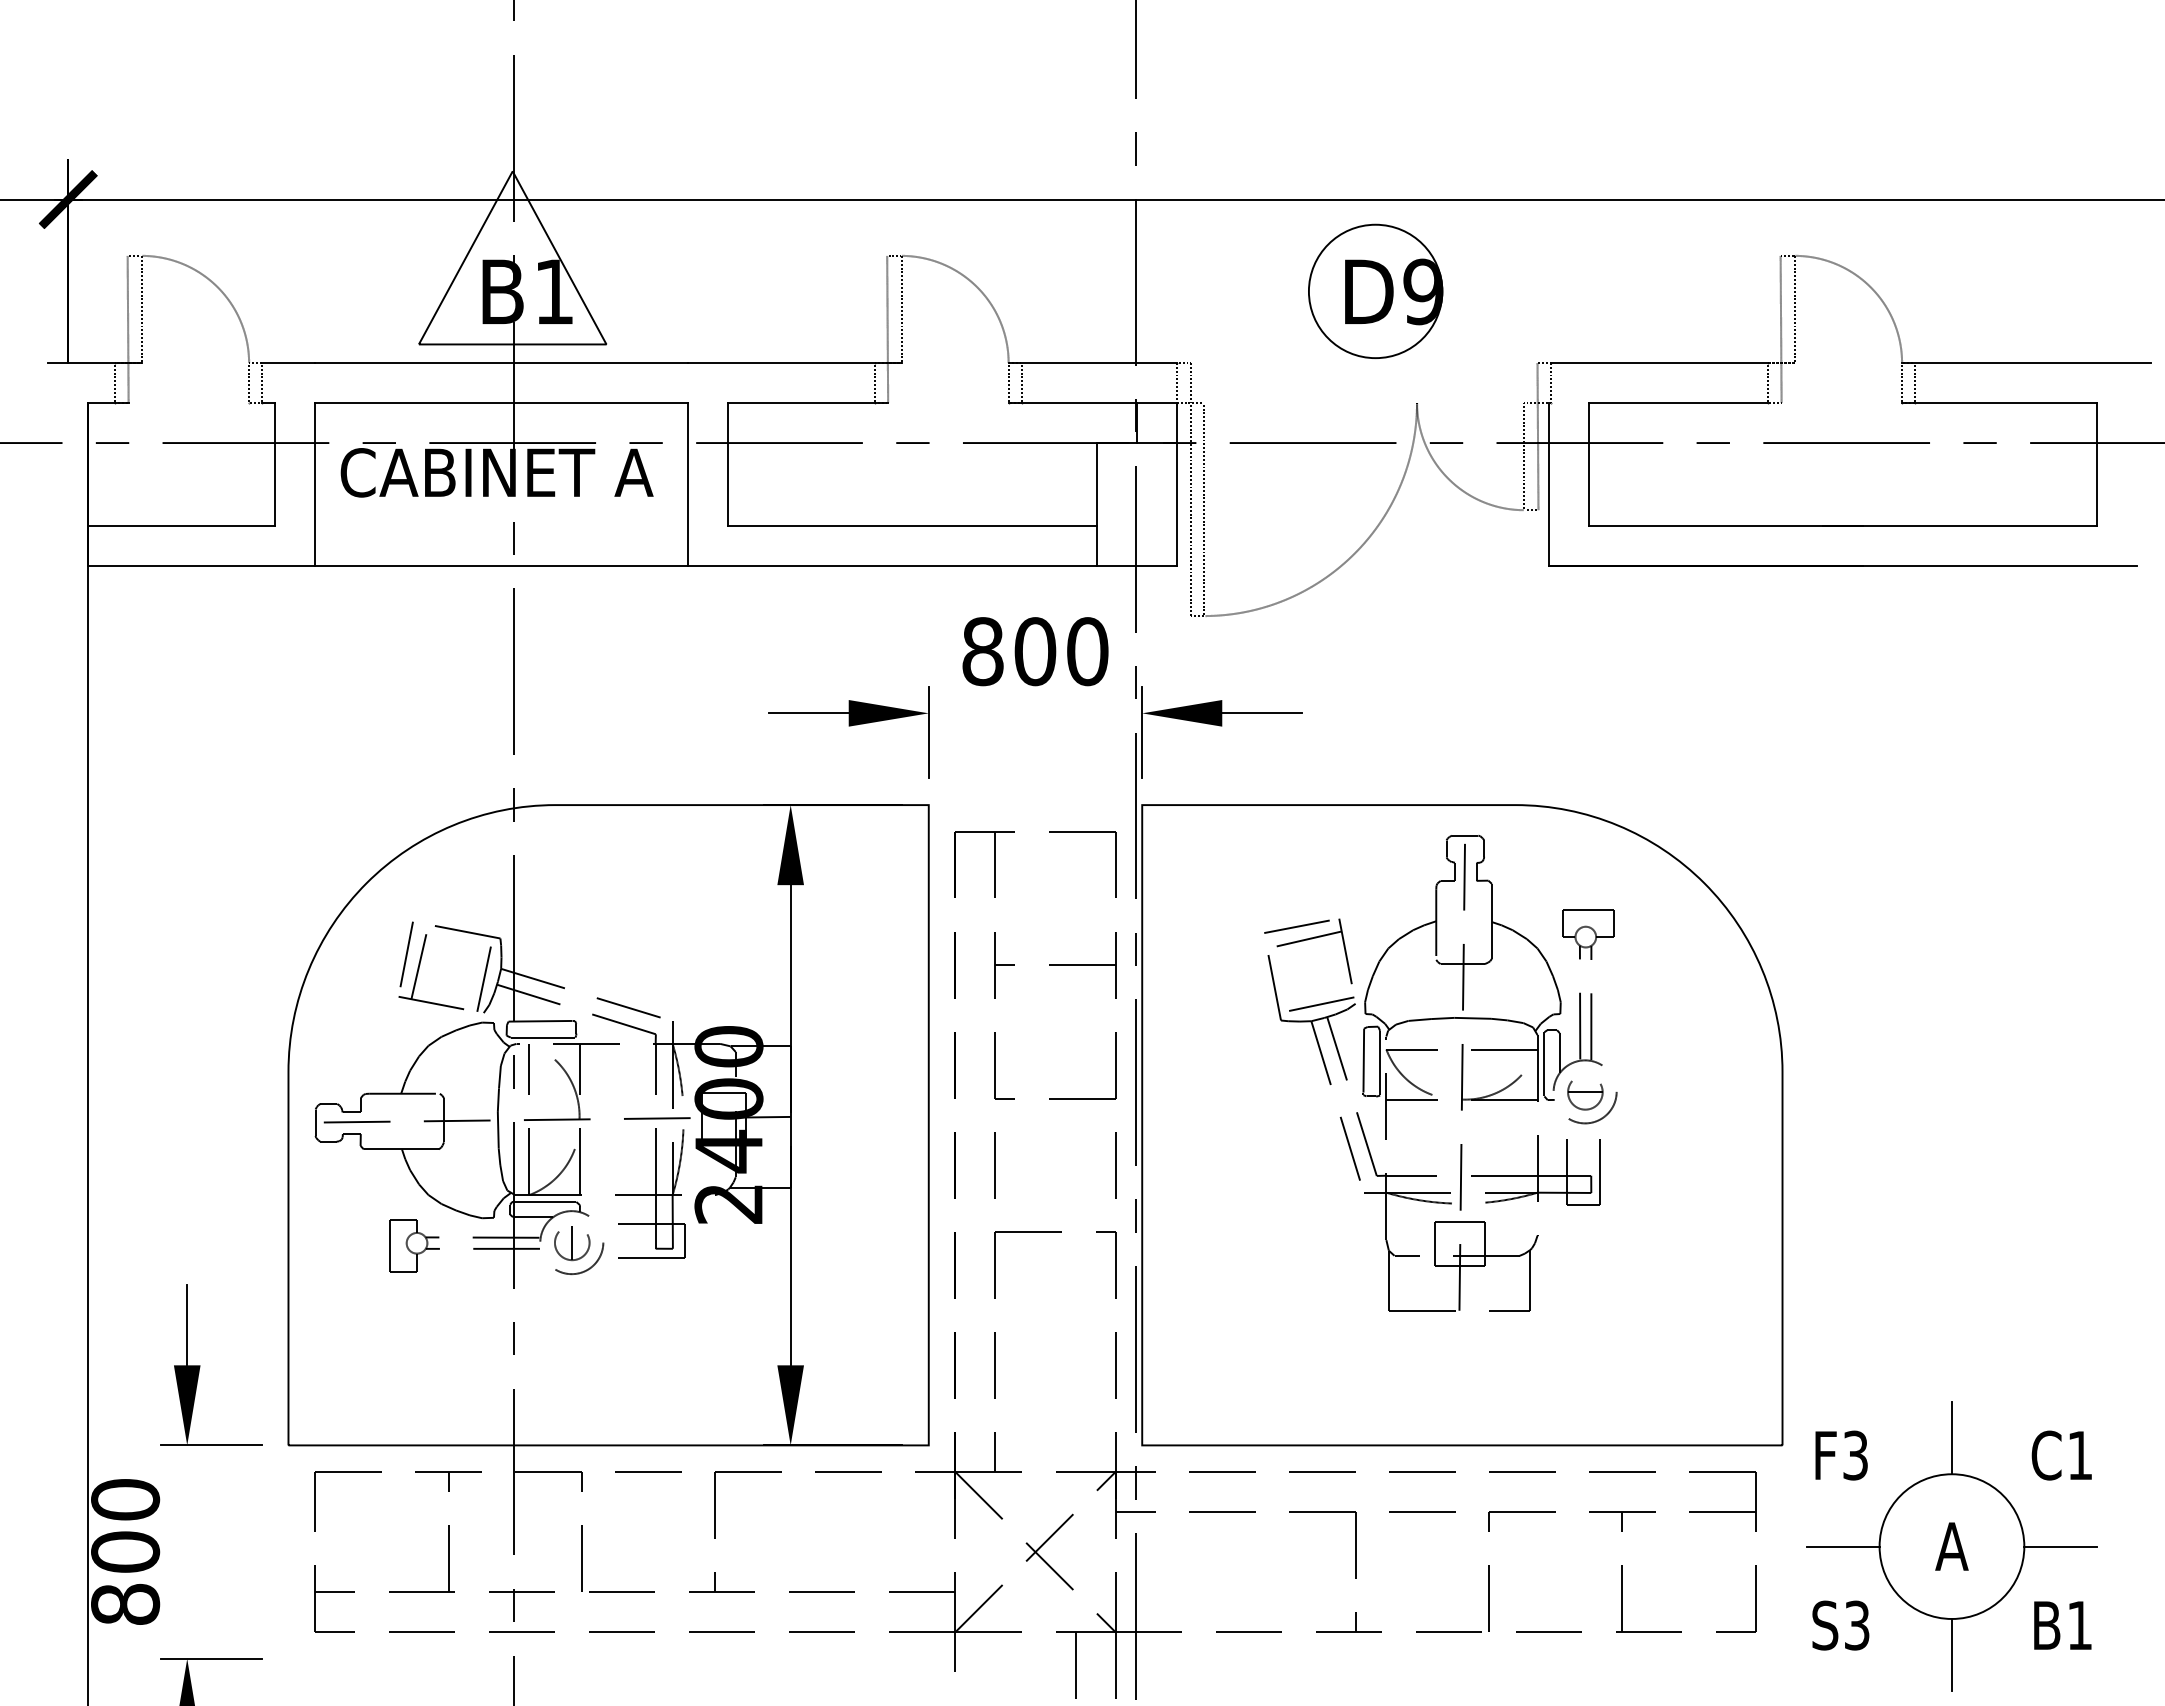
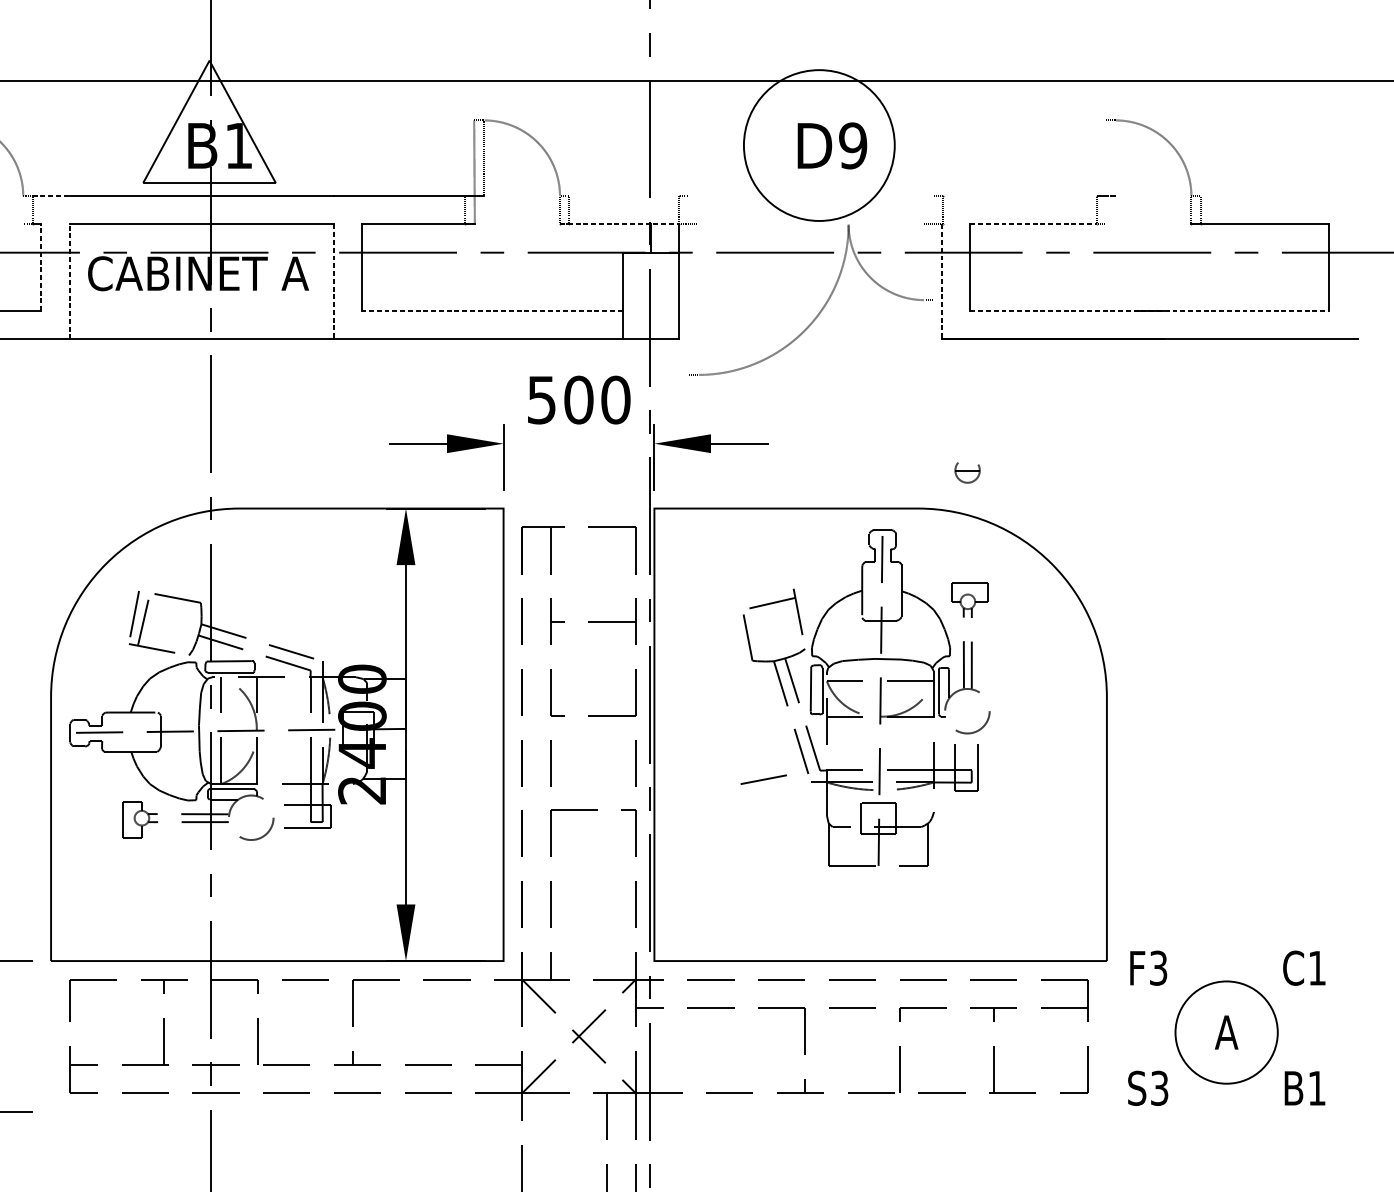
circle: (1375, 291) -> (819, 145), size x1.6
line: (1794, 309) -> (1115, 158), removed
line: (1780, 329) -> (1105, 172), removed
line: (289, 363) -> (51, 196), solid -> dashed
line: (1092, 363) -> (619, 196), removed
line: (1659, 363) -> (1019, 196), removed
line: (2026, 363) -> (1279, 196), removed
line: (249, 383) -> (23, 210), removed
line: (1093, 403) -> (619, 224), solid -> dashed
line: (1679, 403) -> (1034, 224), solid -> dashed
line: (1537, 436) -> (933, 248), removed
line: (1524, 456) -> (924, 262), removed
line: (274, 463) -> (41, 267), solid -> dashed
line: (314, 483) -> (69, 281), solid -> dashed
line: (688, 484) -> (333, 281), solid -> dashed
line: (1549, 484) -> (942, 281), solid -> dashed
line: (1190, 489) -> (688, 285), removed
line: (1204, 509) -> (698, 299), removed
line: (912, 525) -> (492, 310), solid -> dashed
line: (1843, 525) -> (1150, 310), solid -> dashed
text: (982, 651) -> (541, 400), 800 -> 500
line: (1296, 926) -> (763, 779), moved
line: (484, 974) -> (189, 628), removed
line: (1316, 1005) -> (777, 650), removed
part: (1585, 1095) -> (967, 472), moved
part: (572, 1243) -> (251, 818), removed
line: (1951, 1437) -> (1226, 955), removed
line: (1843, 1546) -> (1150, 1032), removed
line: (2060, 1546) -> (1303, 1032), removed
line: (1951, 1654) -> (1226, 1108), removed

